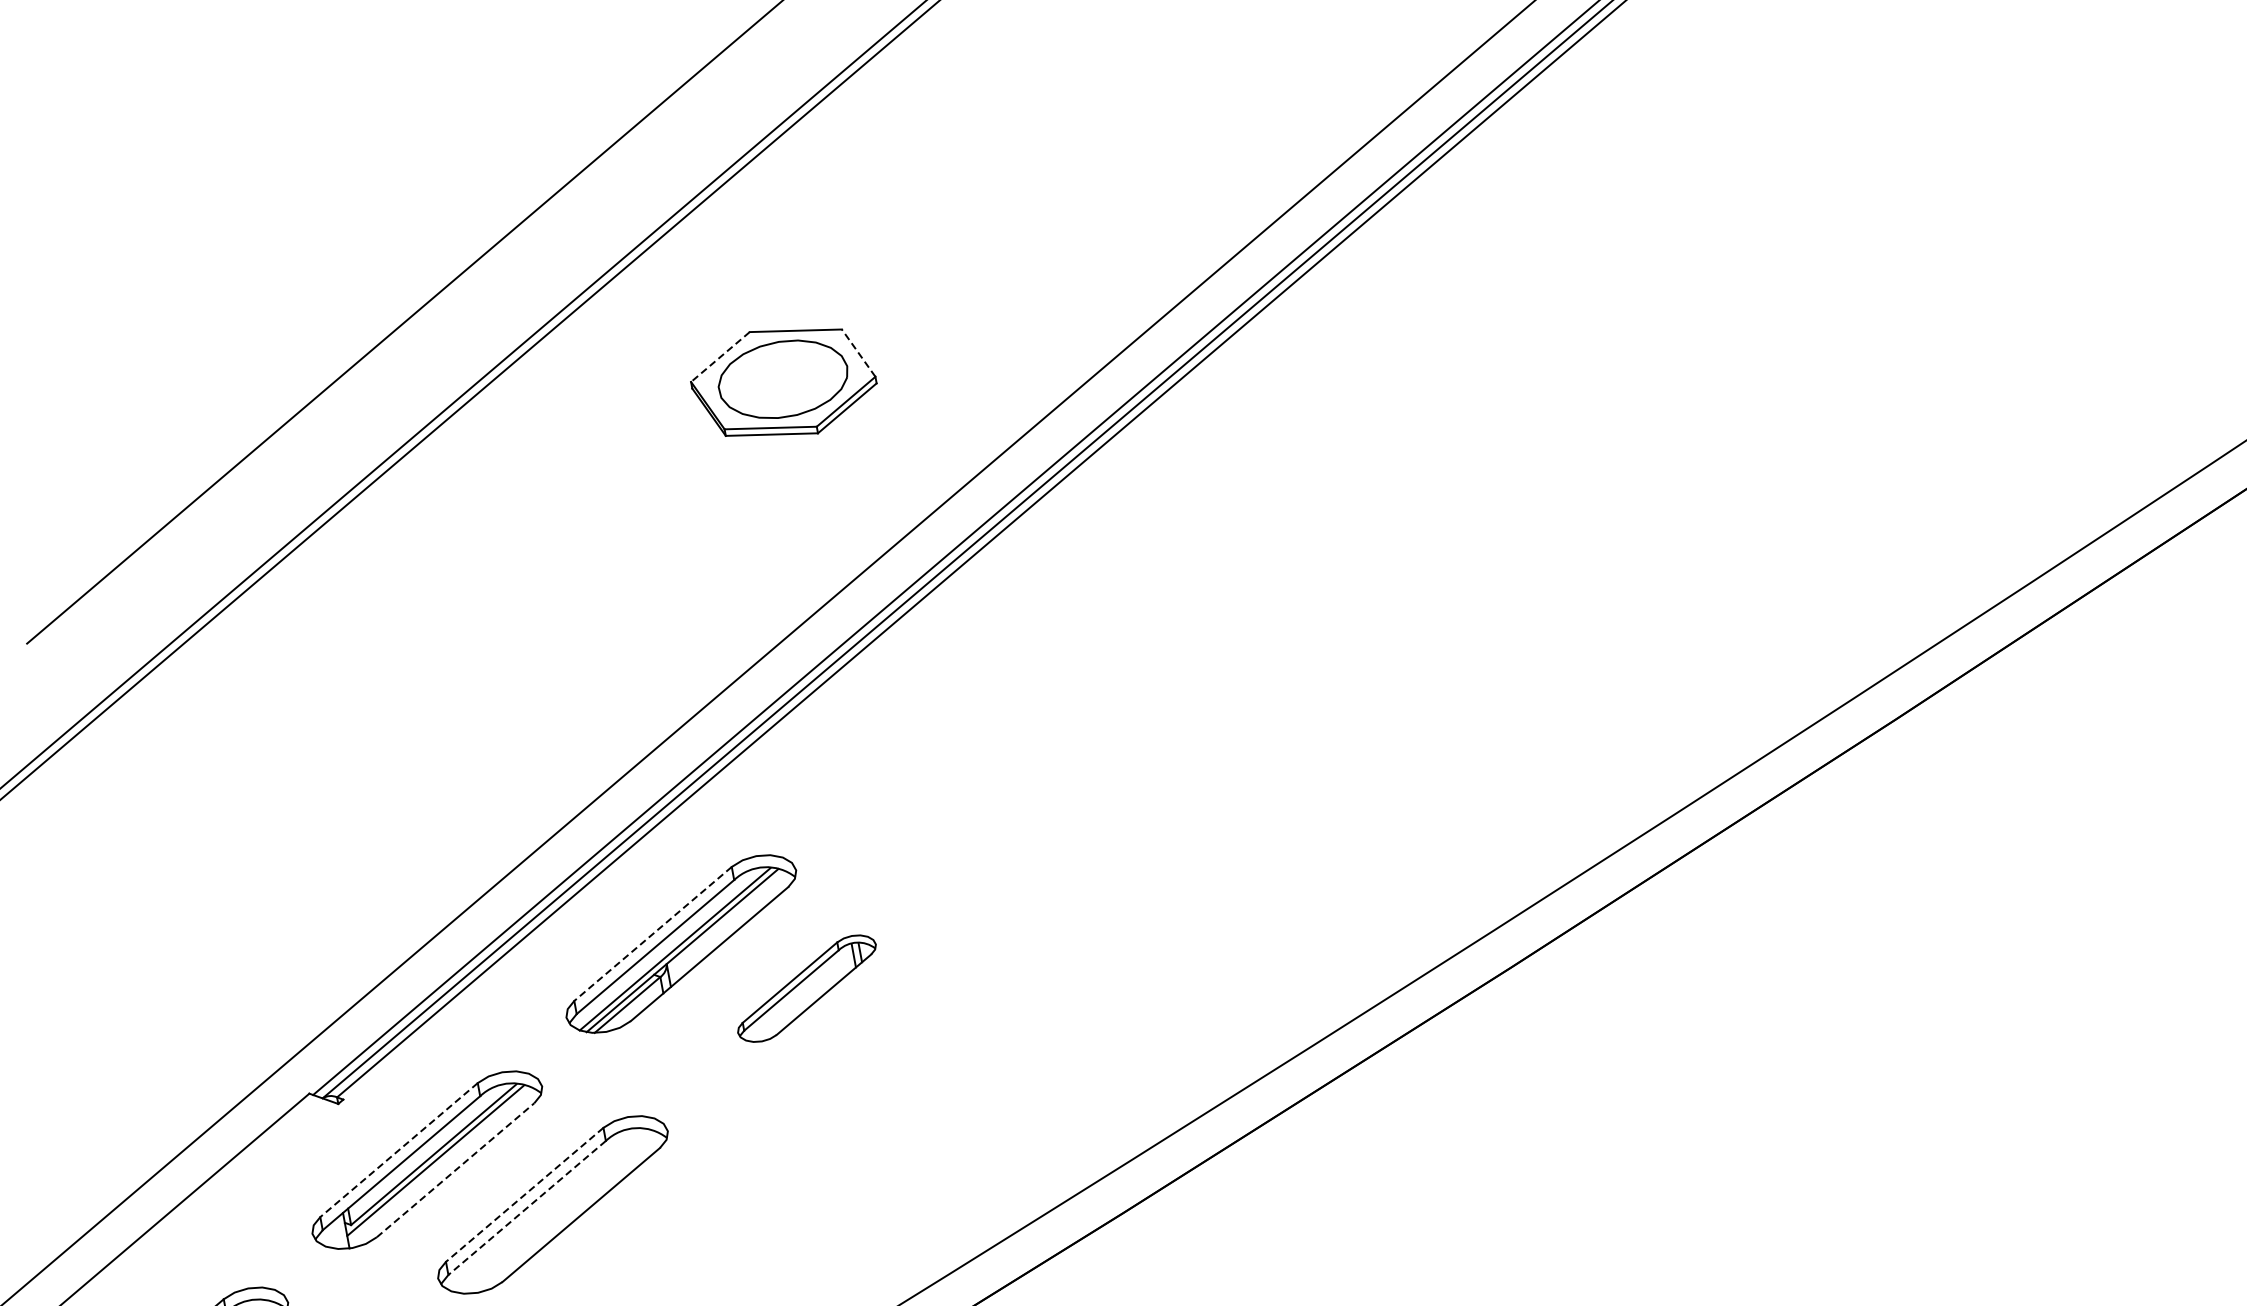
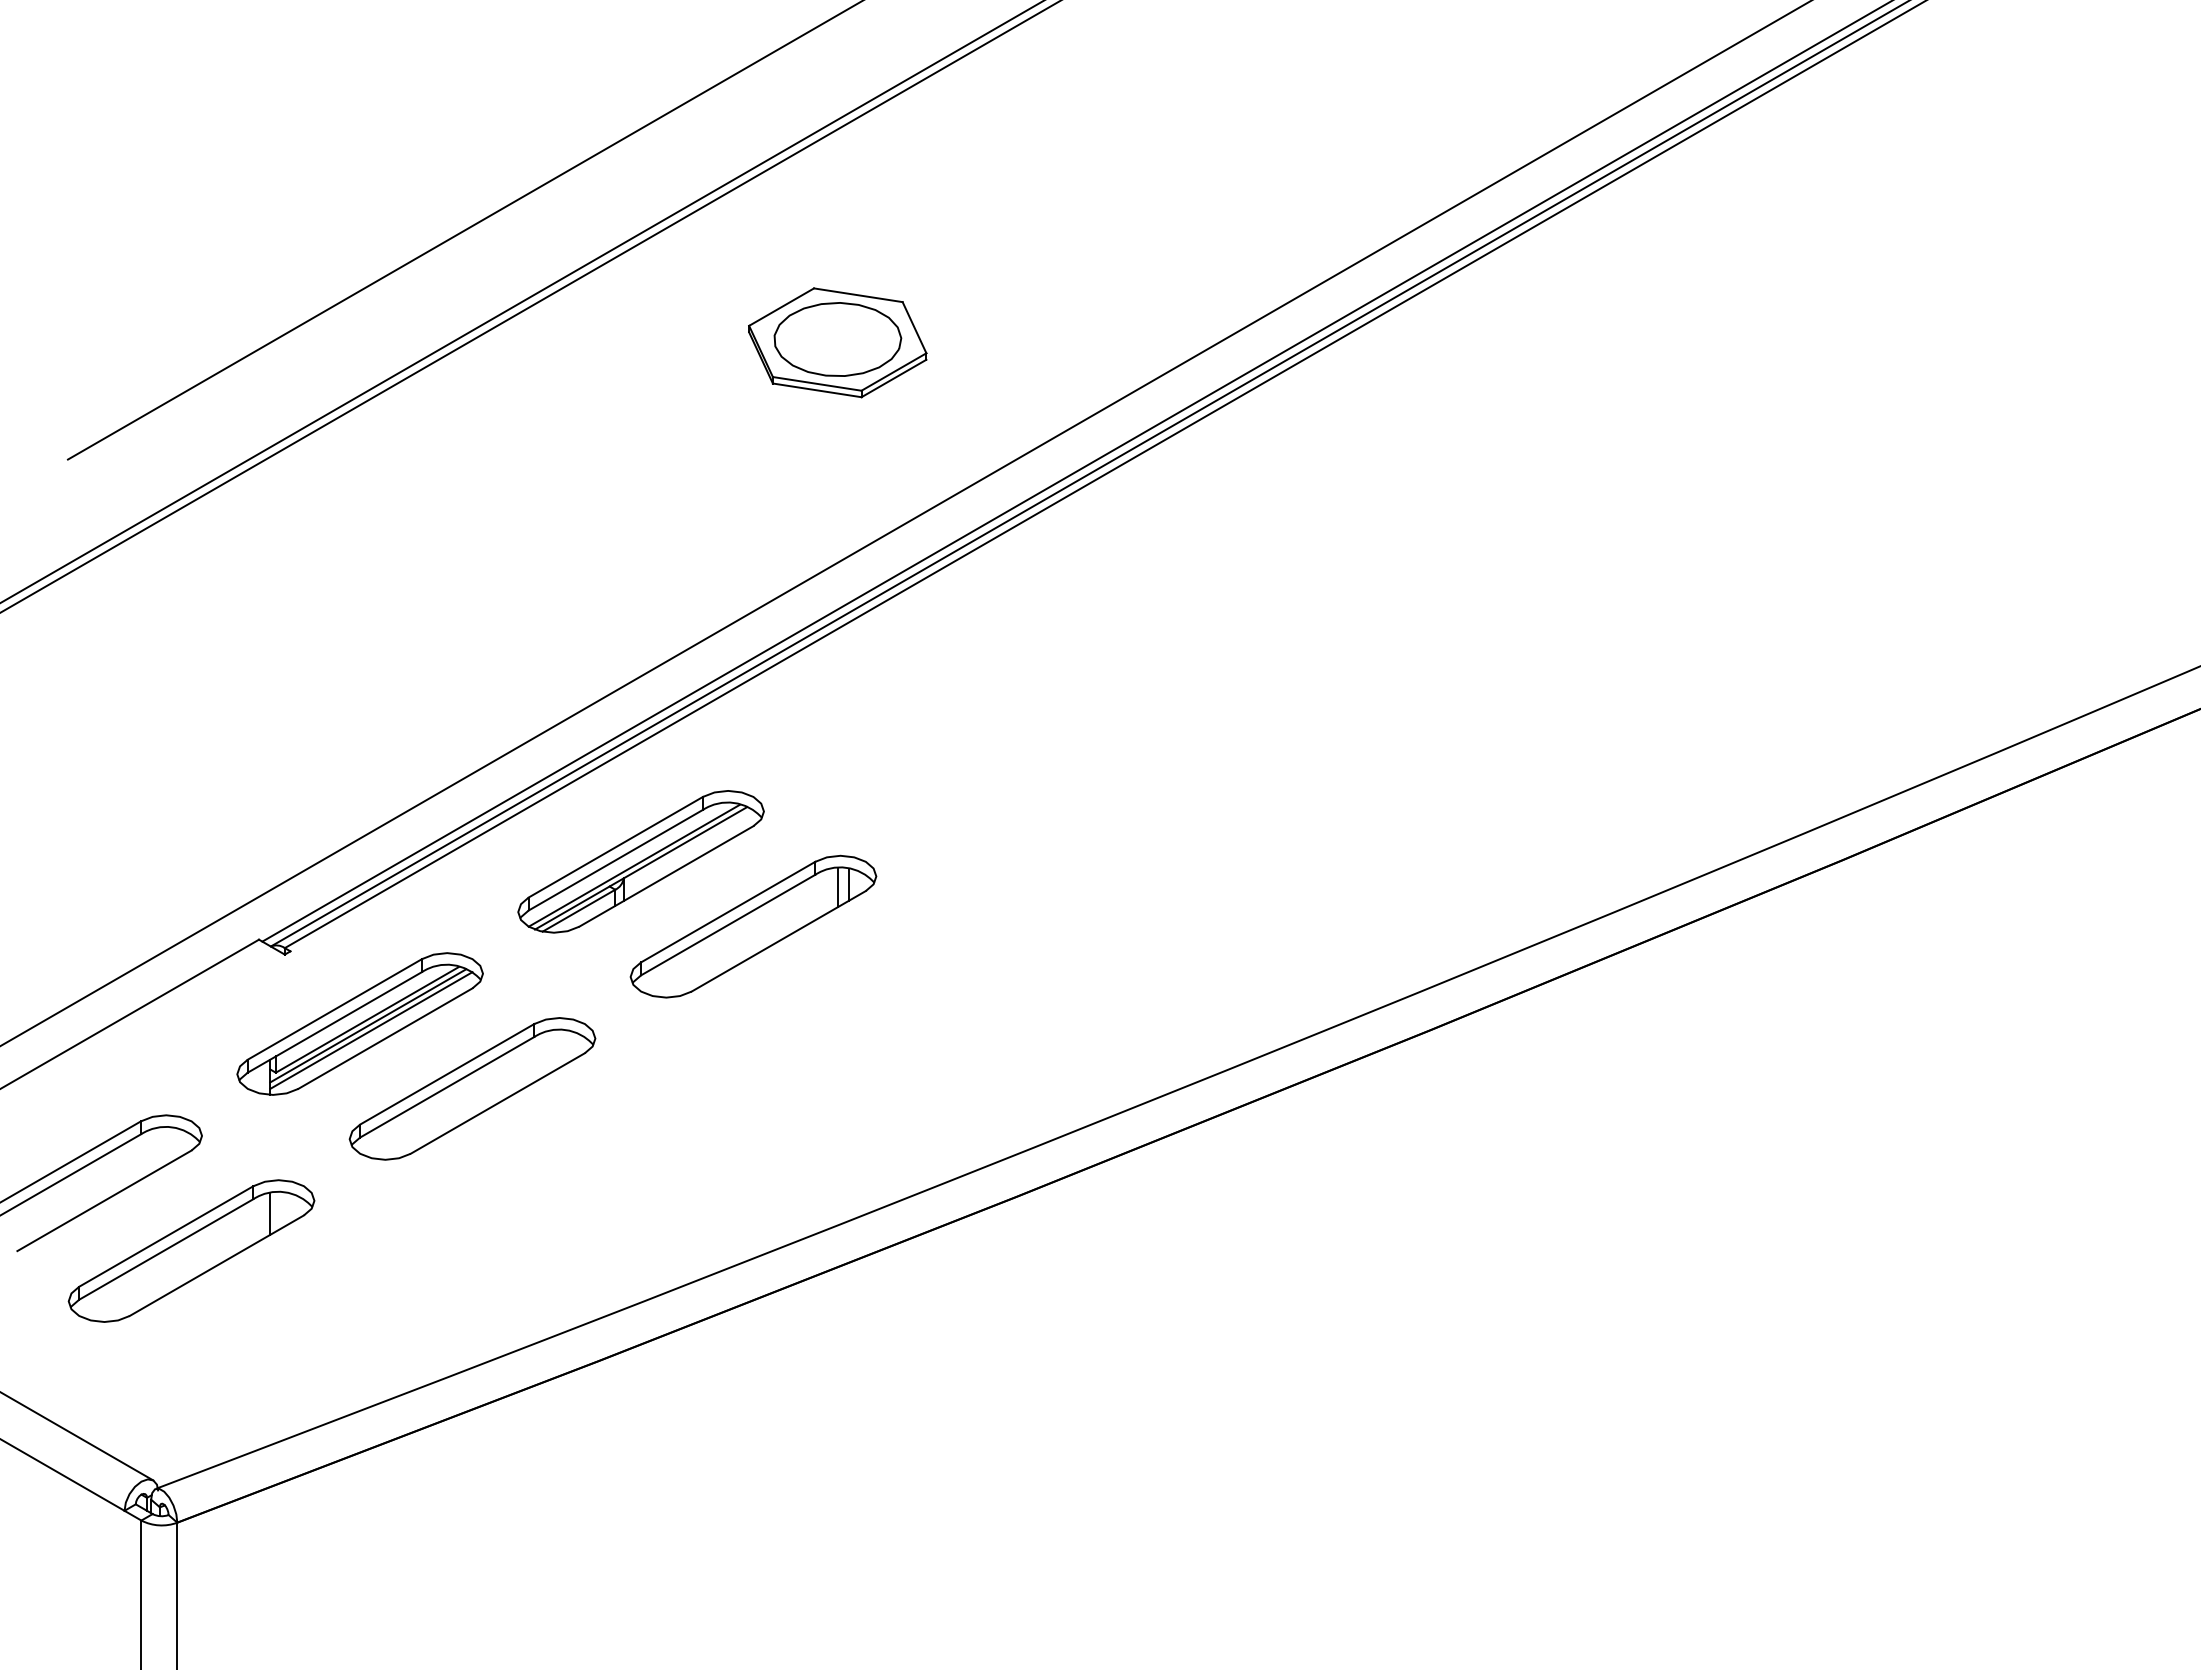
line: (858, 352) -> (914, 327), dashed -> solid
line: (720, 357) -> (781, 307), dashed -> solid
line: (652, 934) -> (615, 847), dashed -> solid
part: (806, 988) -> (753, 926), size x1.67
line: (398, 1150) -> (334, 1009), dashed -> solid
line: (439, 1164) -> (371, 1030), added
line: (455, 1170) -> (385, 1038), dashed -> solid
line: (525, 1195) -> (447, 1074), dashed -> solid
line: (527, 1208) -> (447, 1087), dashed -> solid

